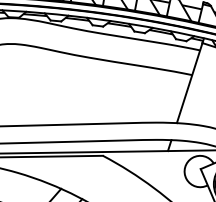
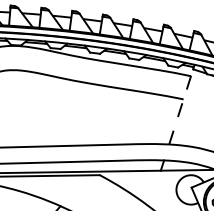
line: (189, 82) -> (181, 106), solid -> dashed

